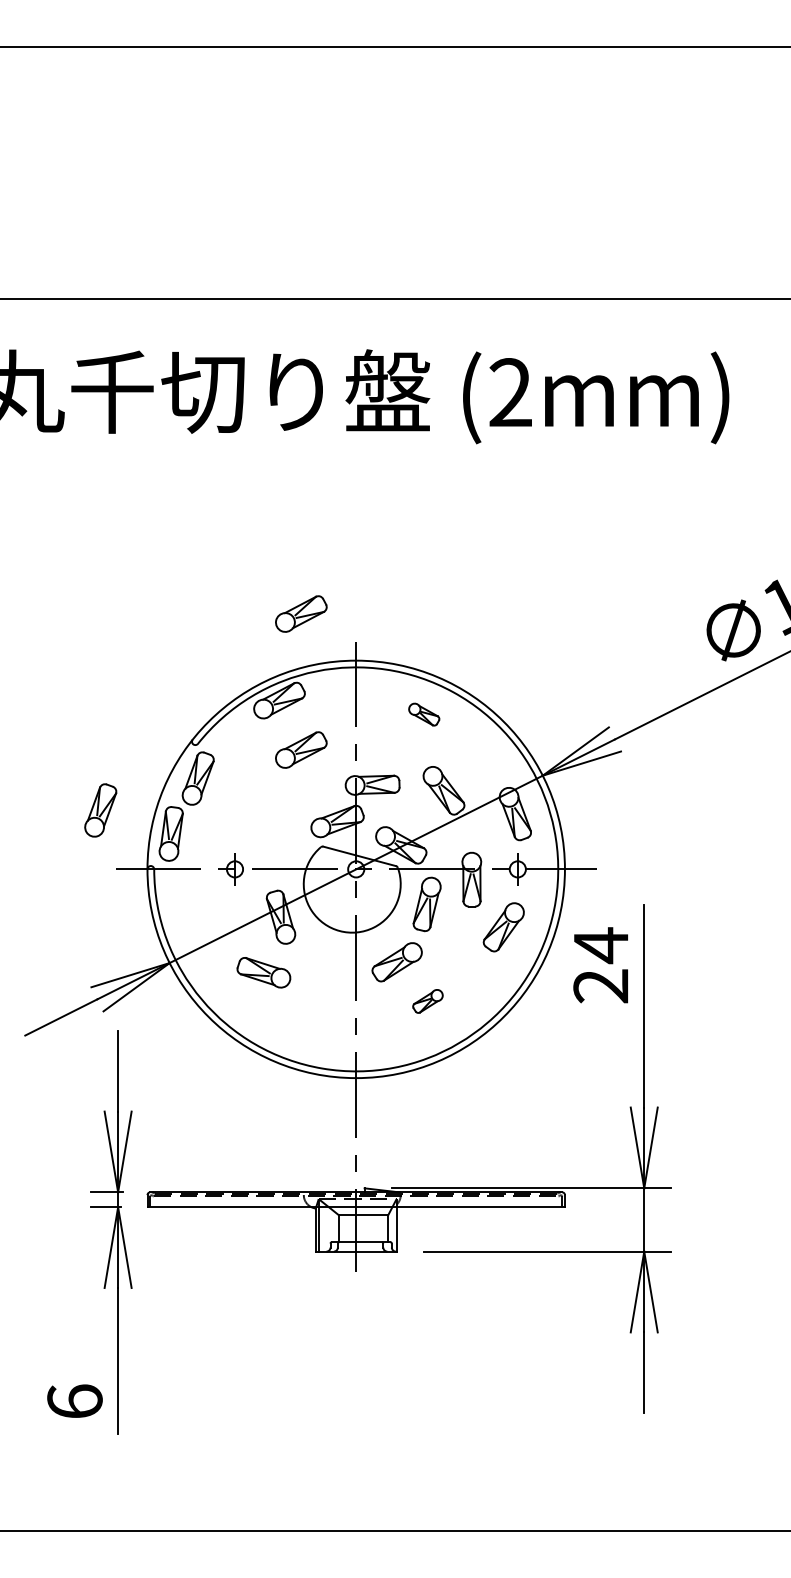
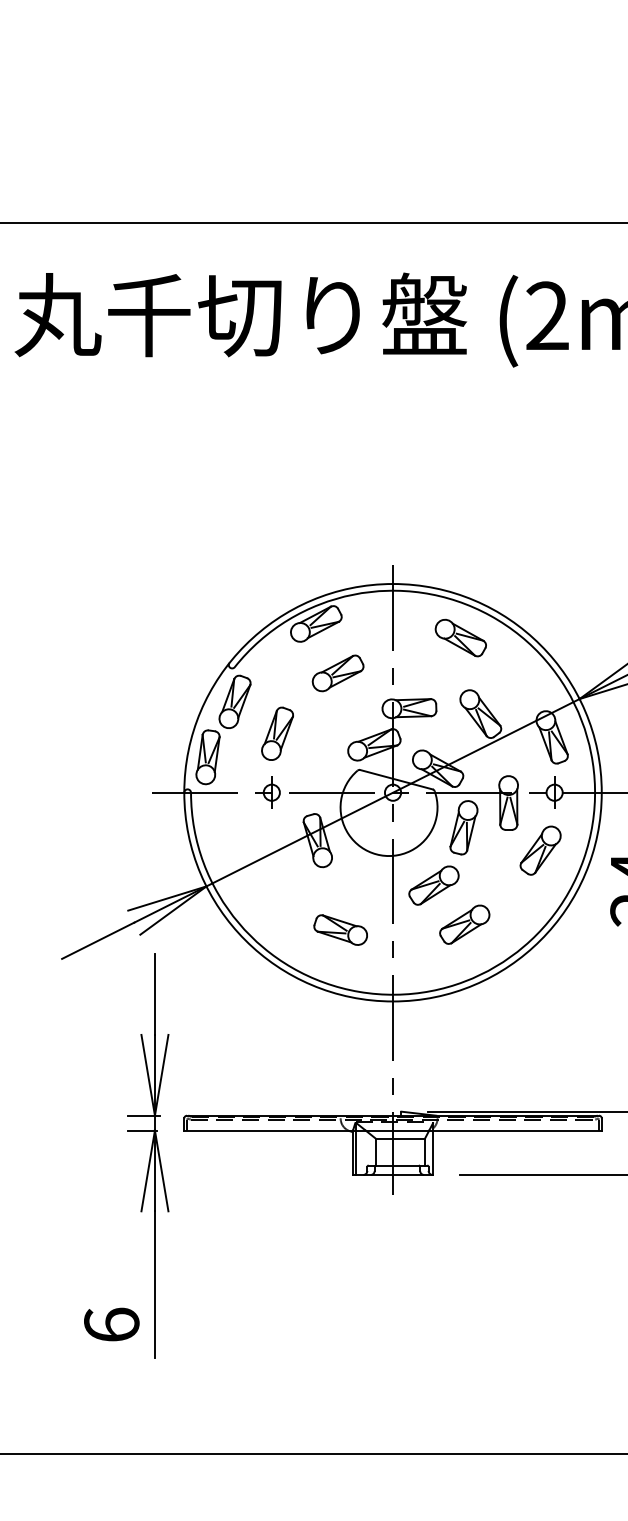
part: (301, 613) -> (338, 536), removed
part: (424, 714) -> (461, 637), size x1.67
part: (100, 810) -> (277, 733), moved
part: (263, 972) -> (340, 929), moved
part: (427, 1001) -> (464, 924), size x1.67

